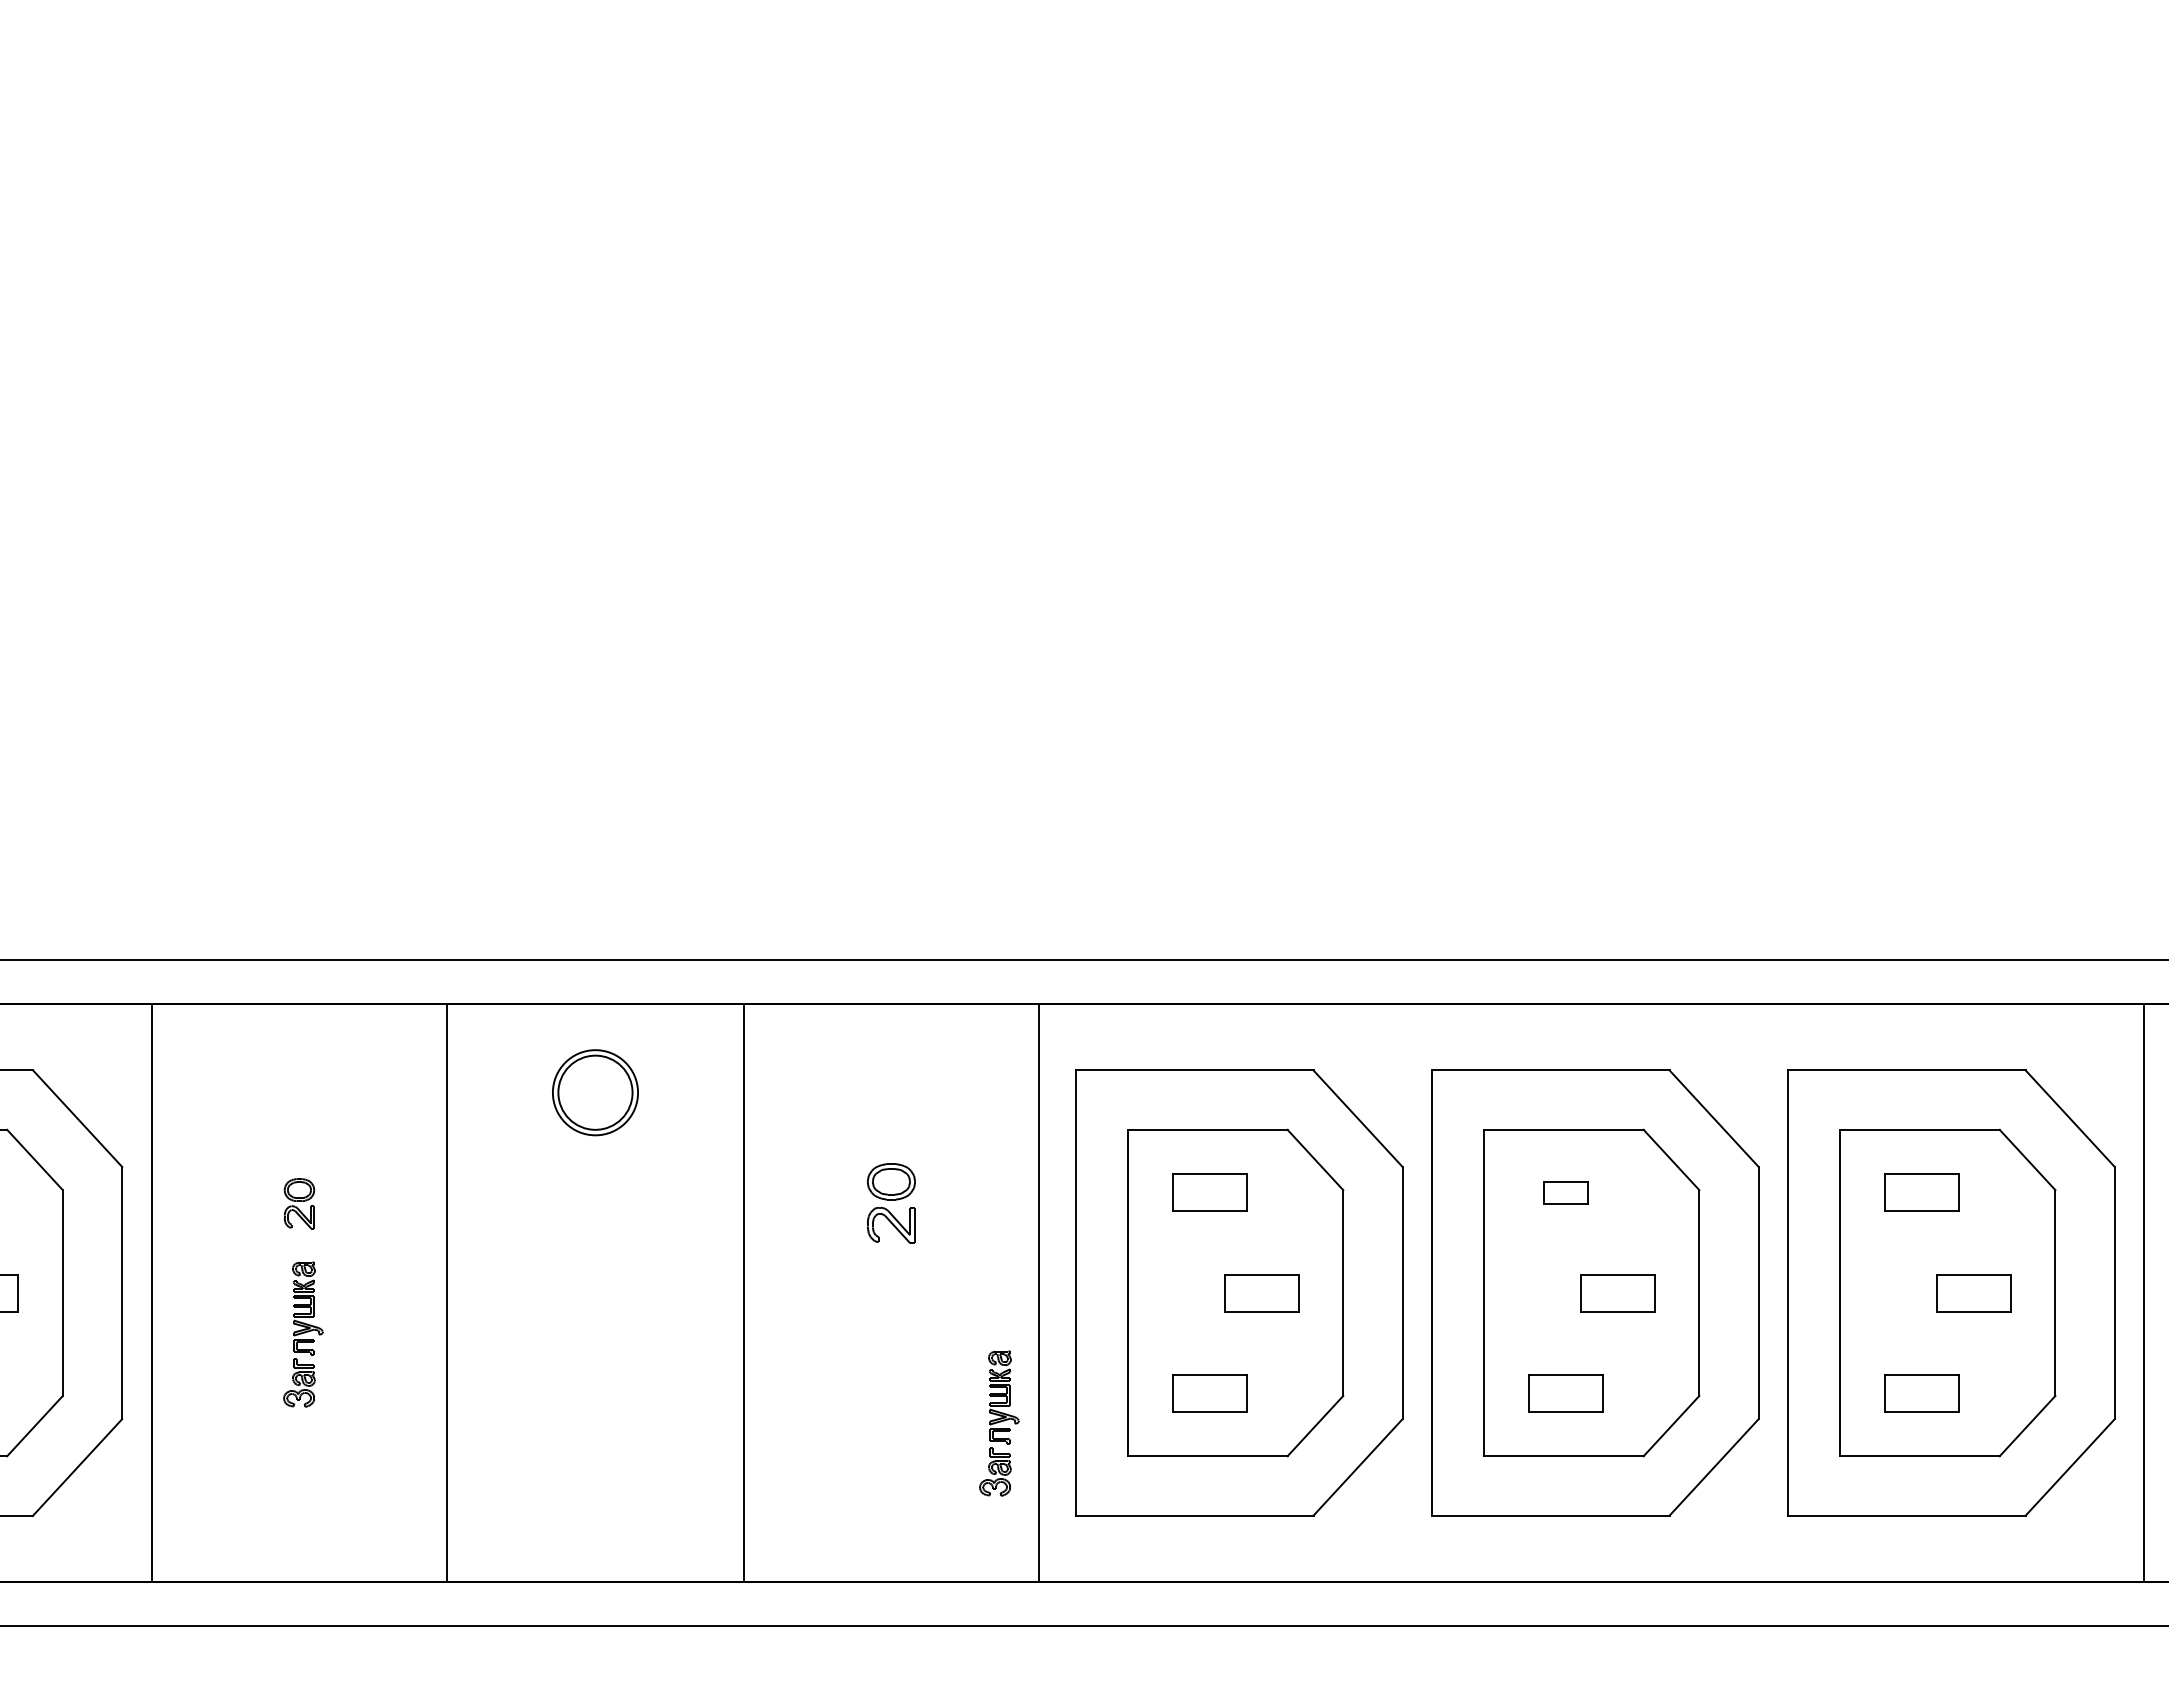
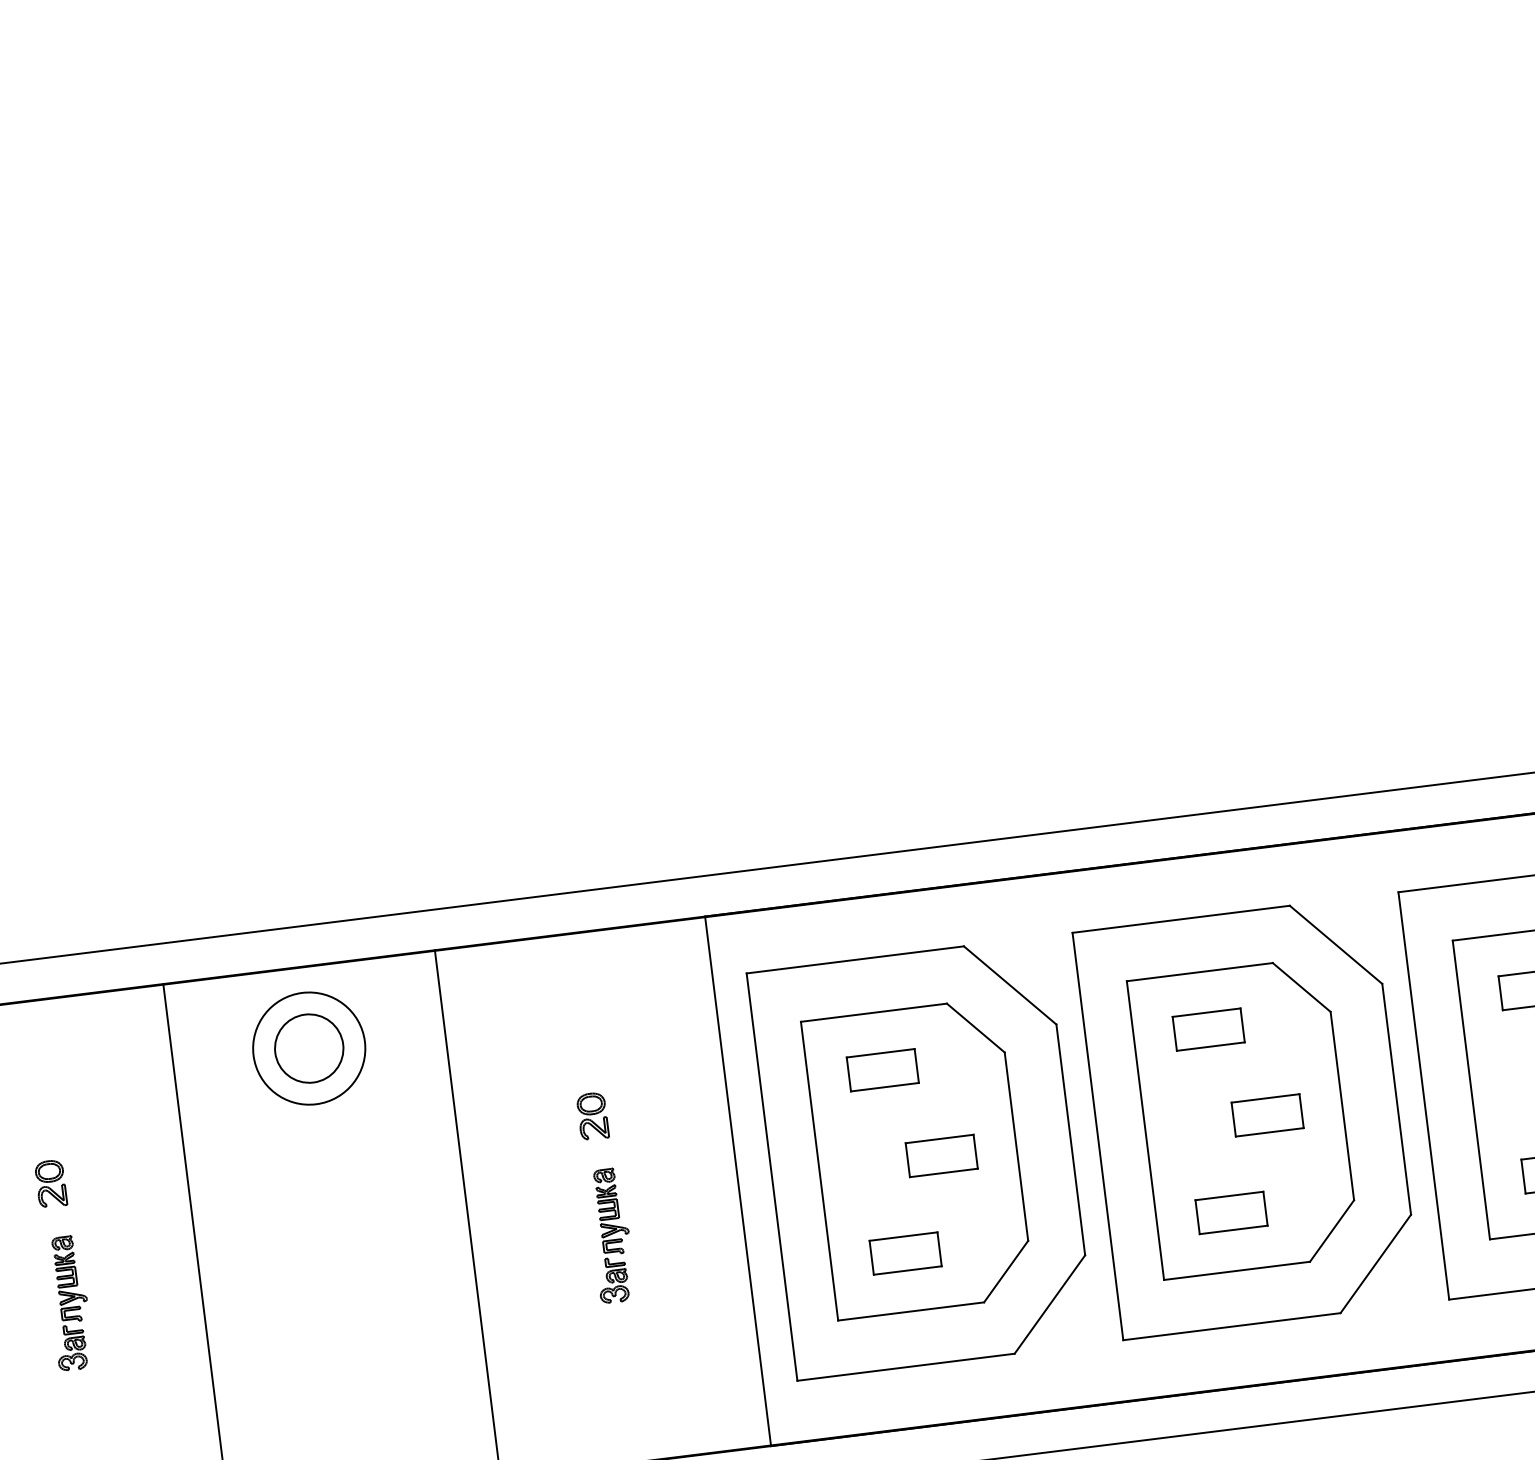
circle: (595, 1092) -> (309, 1048), size x1.43
part: (1565, 1192) -> (1208, 1029), size x1.67
part: (891, 1203) -> (592, 1116), size x0.62
part: (999, 1423) -> (611, 1235), moved

